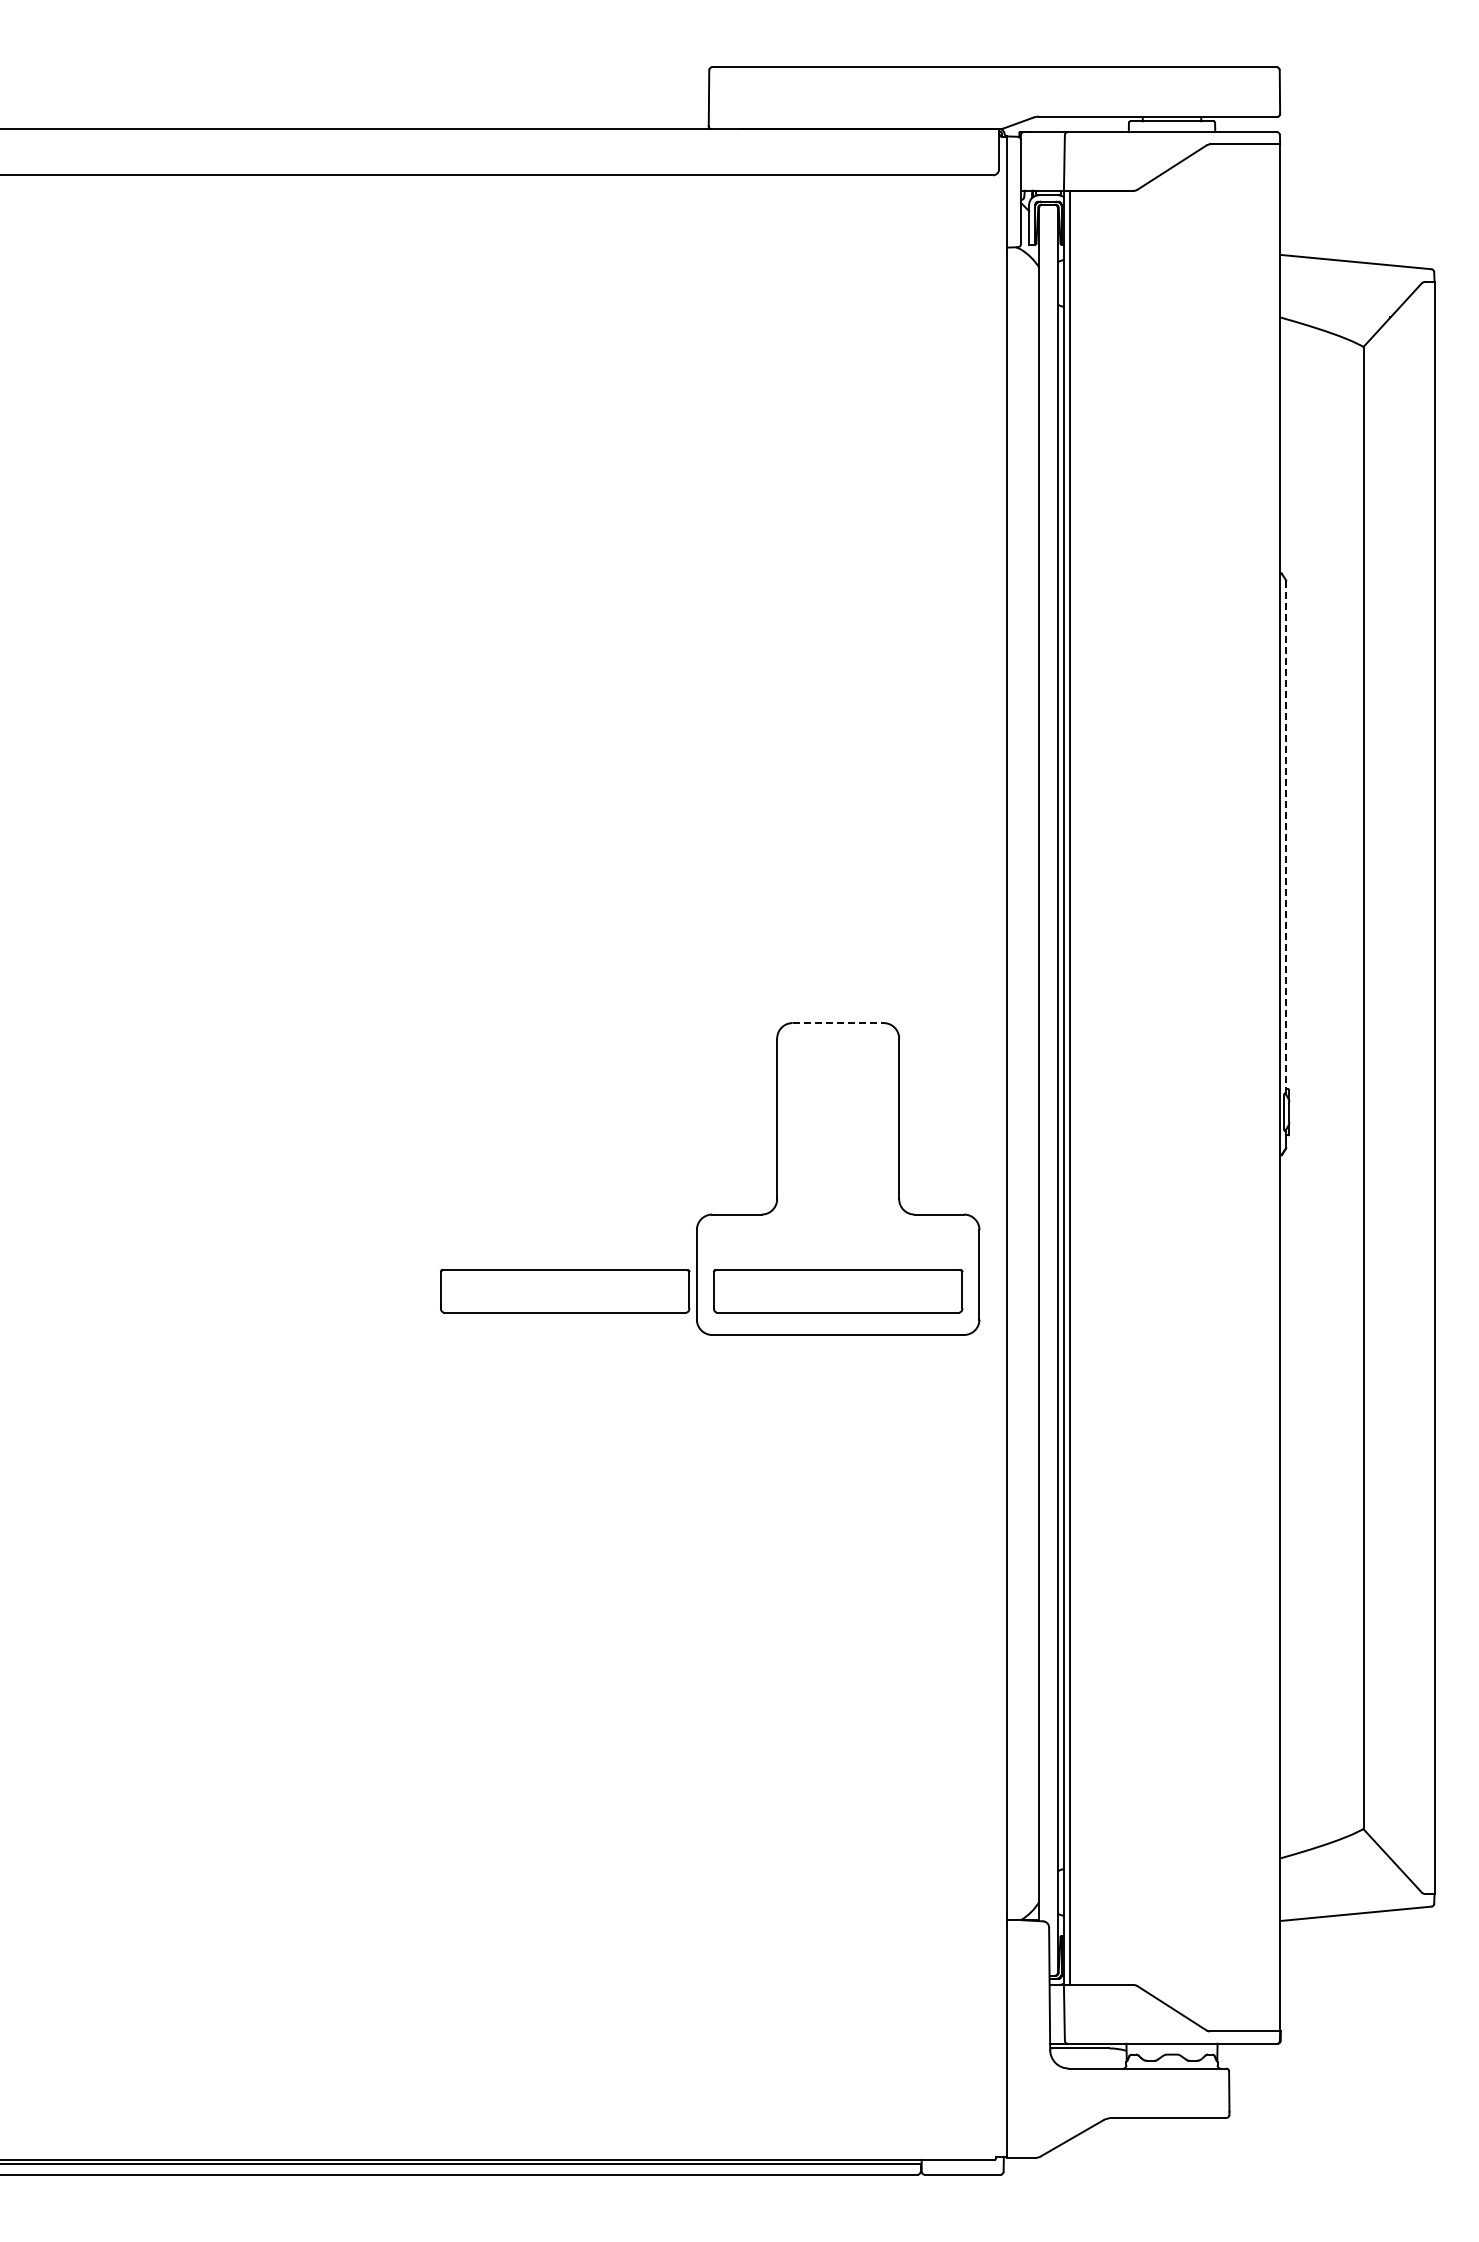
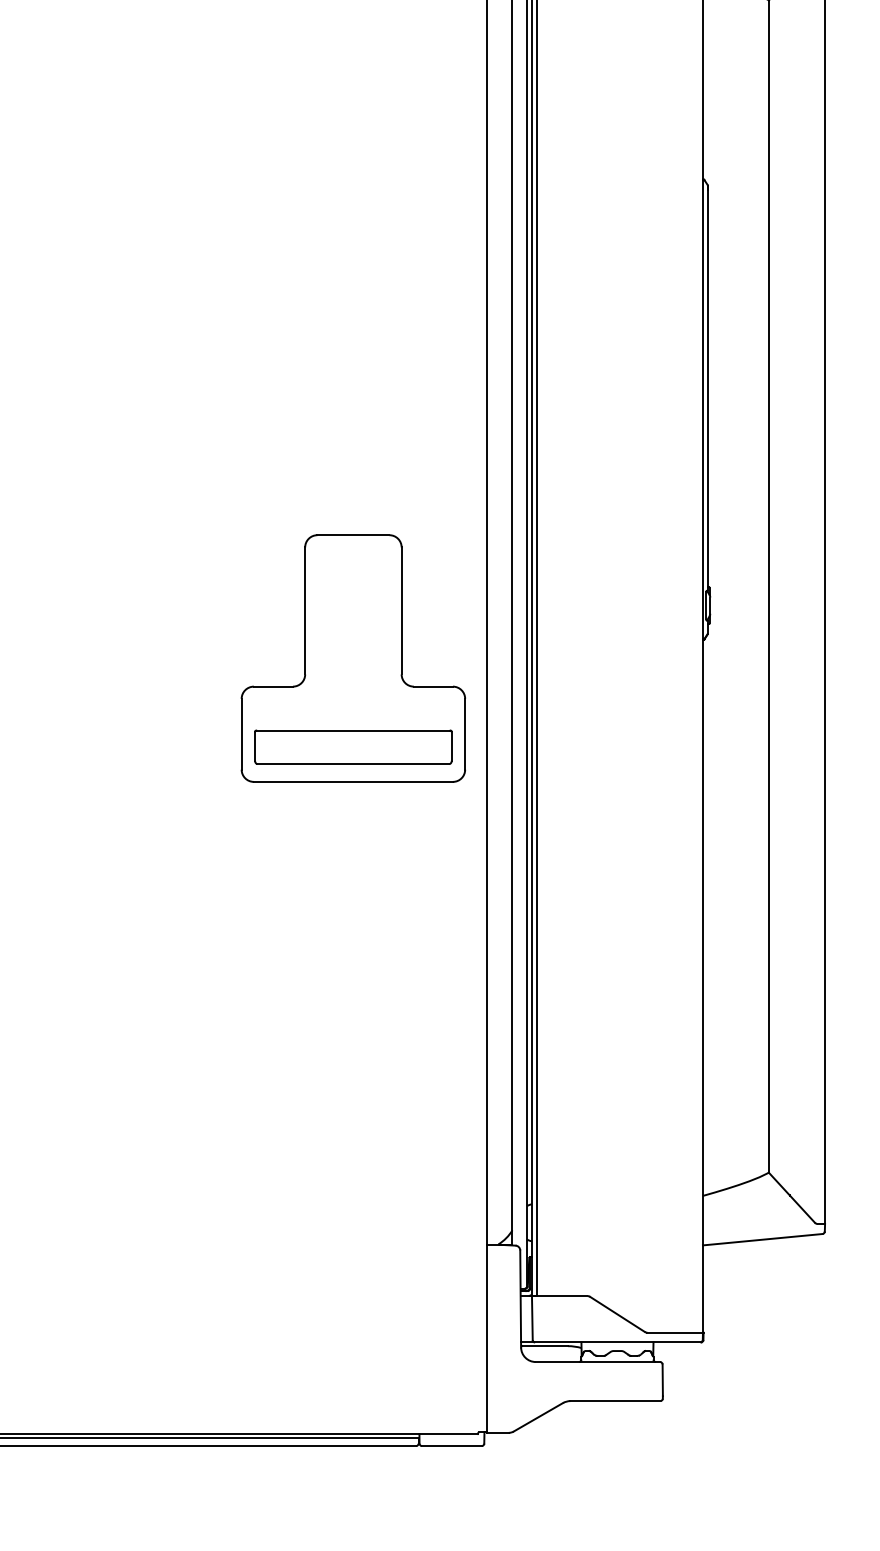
line: (1286, 836) -> (708, 387), dashed -> solid
line: (838, 1023) -> (353, 535), dashed -> solid
part: (565, 1291) -> (137, 747), removed

